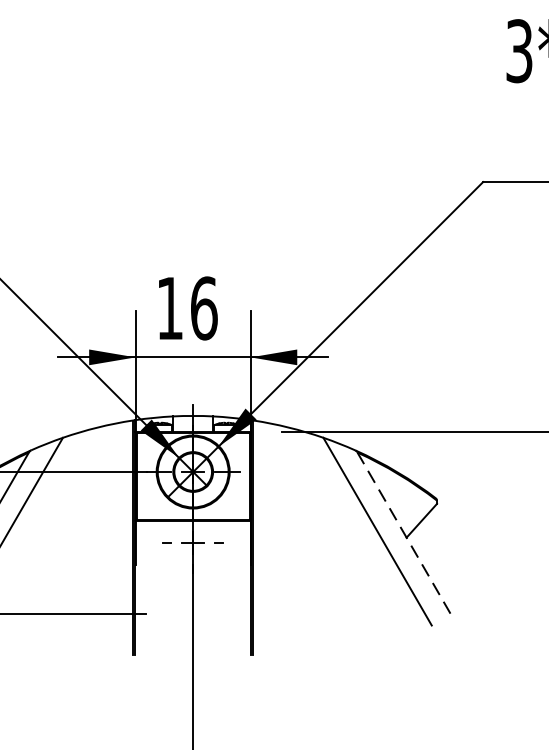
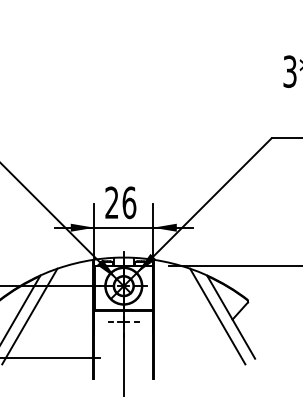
text: (169, 307) -> (111, 202), 16 -> 26
line: (404, 533) -> (231, 317), dashed -> solid

